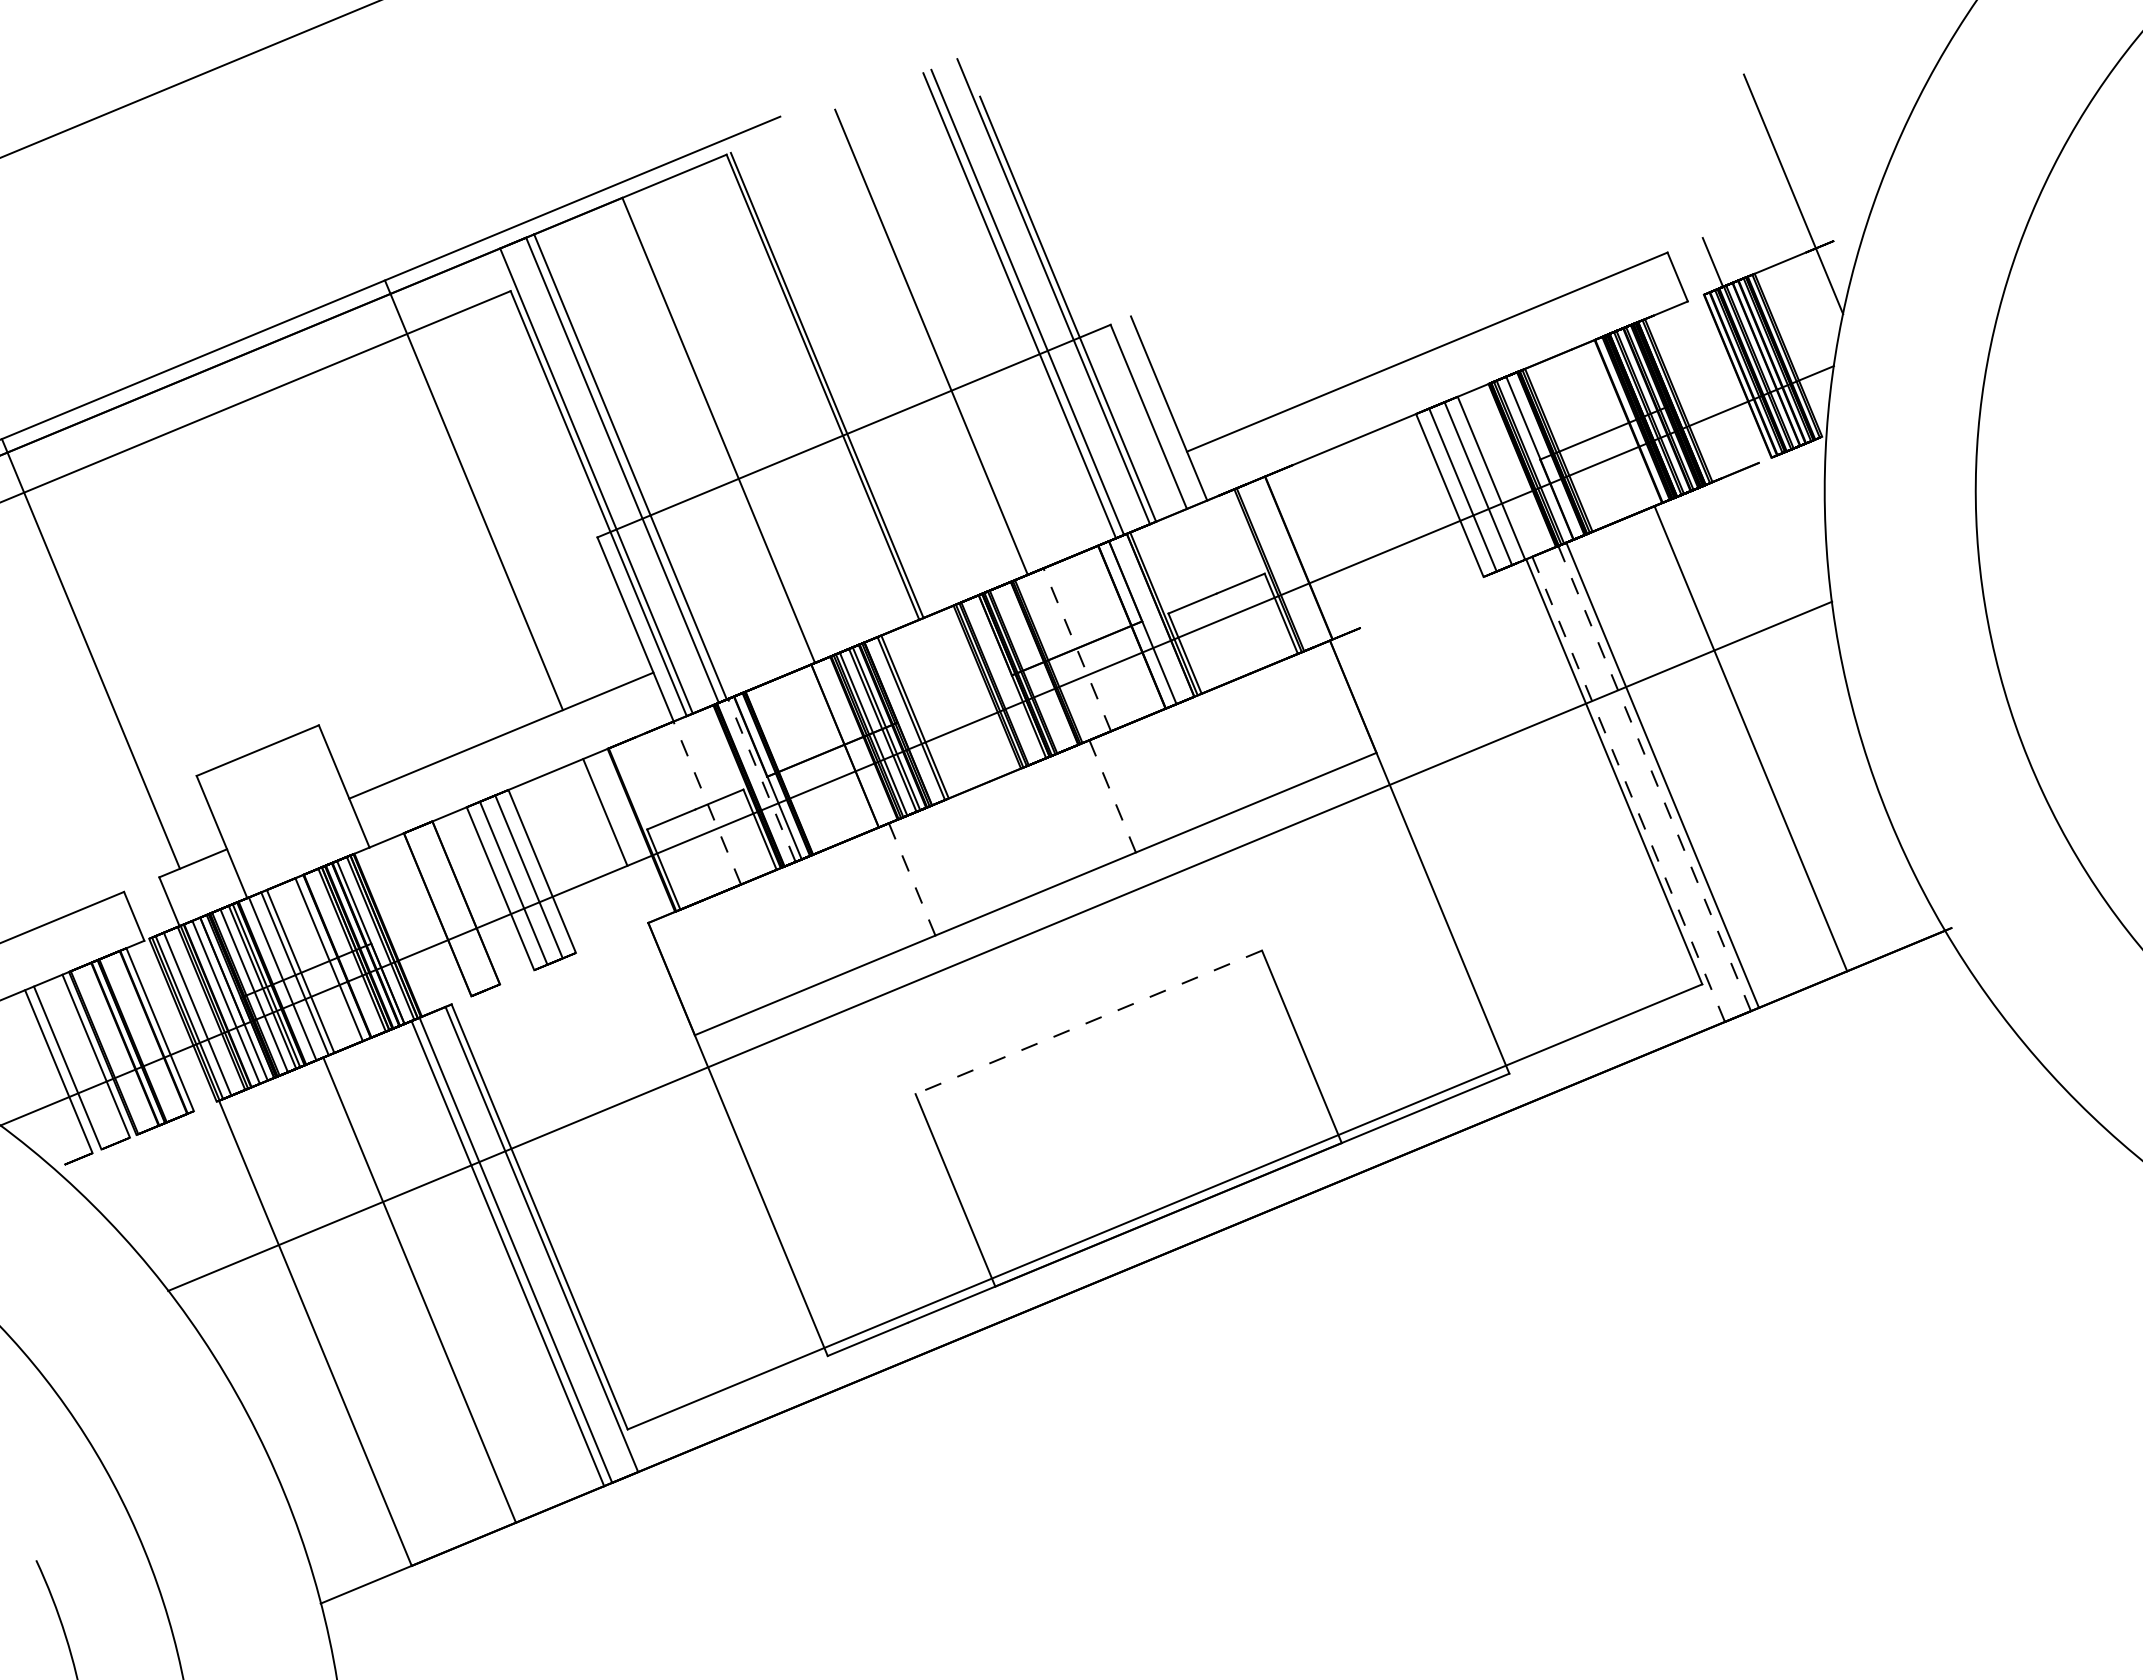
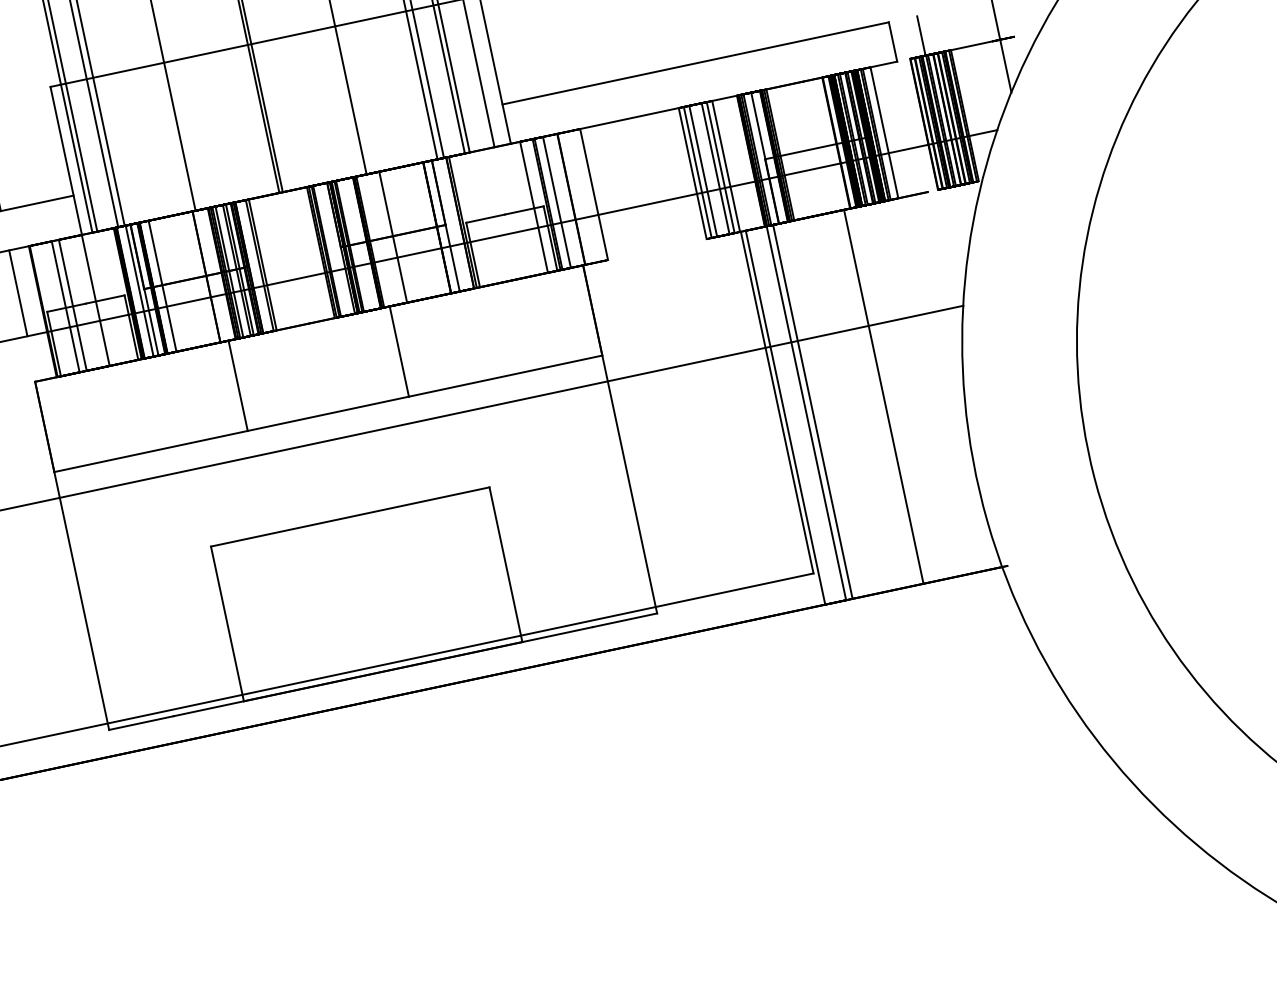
line: (1688, 396) -> (884, 132), added
line: (1484, 480) -> (720, 167), added
line: (1455, 492) -> (697, 172), added
line: (1326, 545) -> (593, 193), added
line: (1280, 564) -> (556, 201), added
line: (1252, 576) -> (534, 206), added
line: (1077, 649) -> (393, 237), dashed -> solid
line: (790, 768) -> (162, 286), added
line: (1654, 778) -> (806, 413), dashed -> solid
line: (761, 780) -> (139, 291), dashed -> solid
line: (1628, 789) -> (785, 417), dashed -> solid
line: (1112, 796) -> (399, 351), dashed -> solid
line: (707, 802) -> (95, 300), dashed -> solid
line: (678, 814) -> (72, 305), added
line: (669, 818) -> (65, 306), added
line: (912, 879) -> (238, 385), dashed -> solid
line: (1088, 1022) -> (350, 517), dashed -> solid

